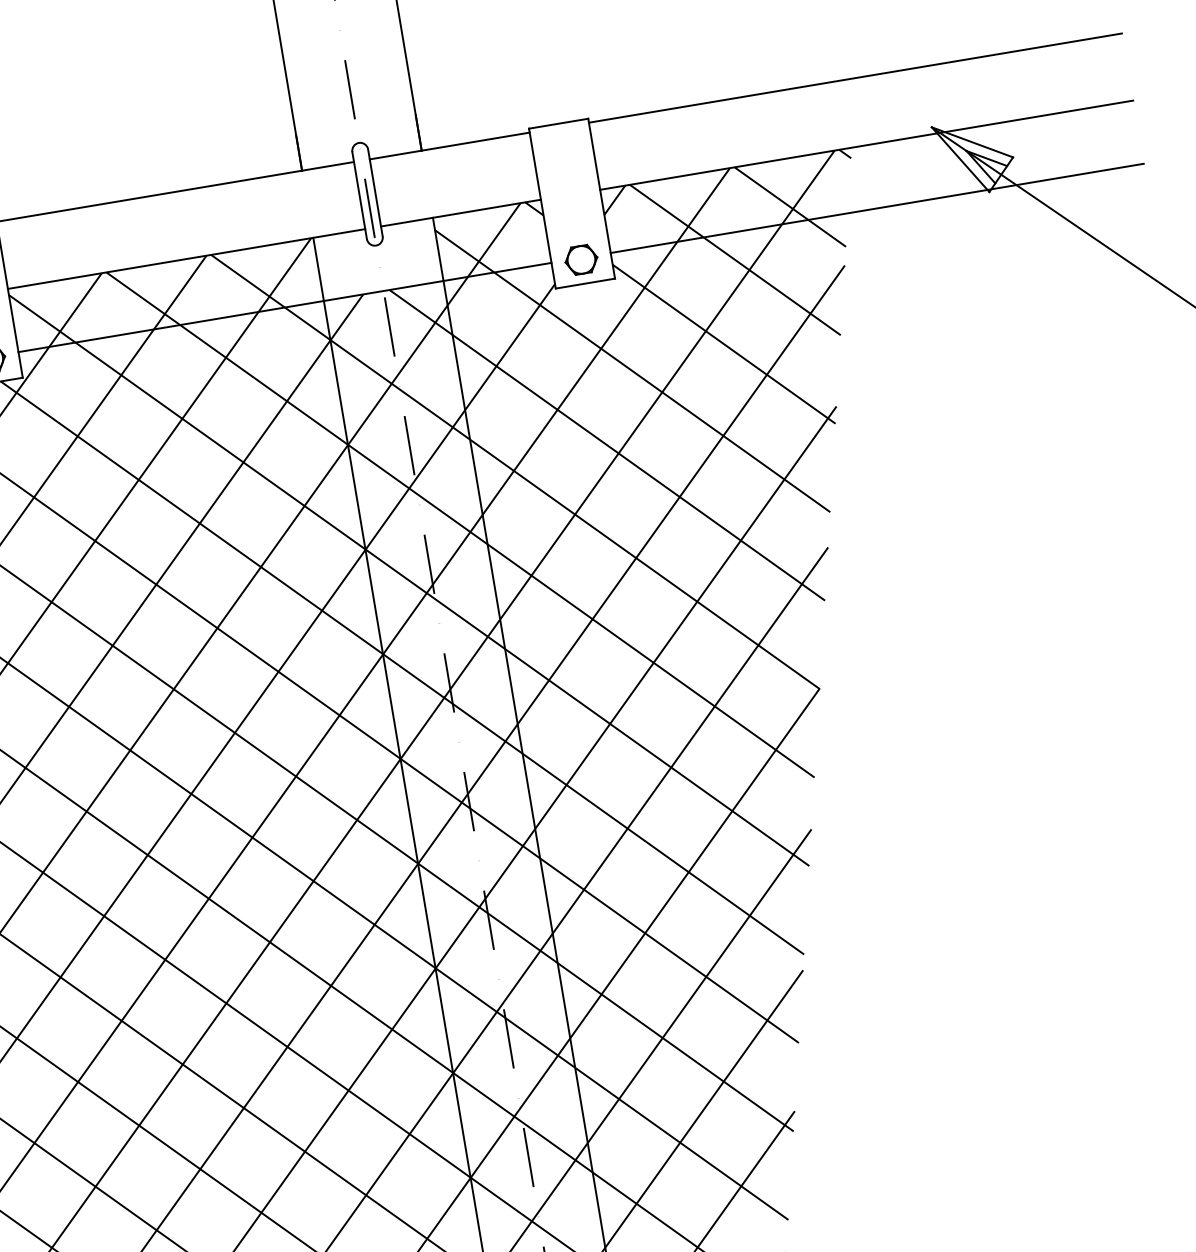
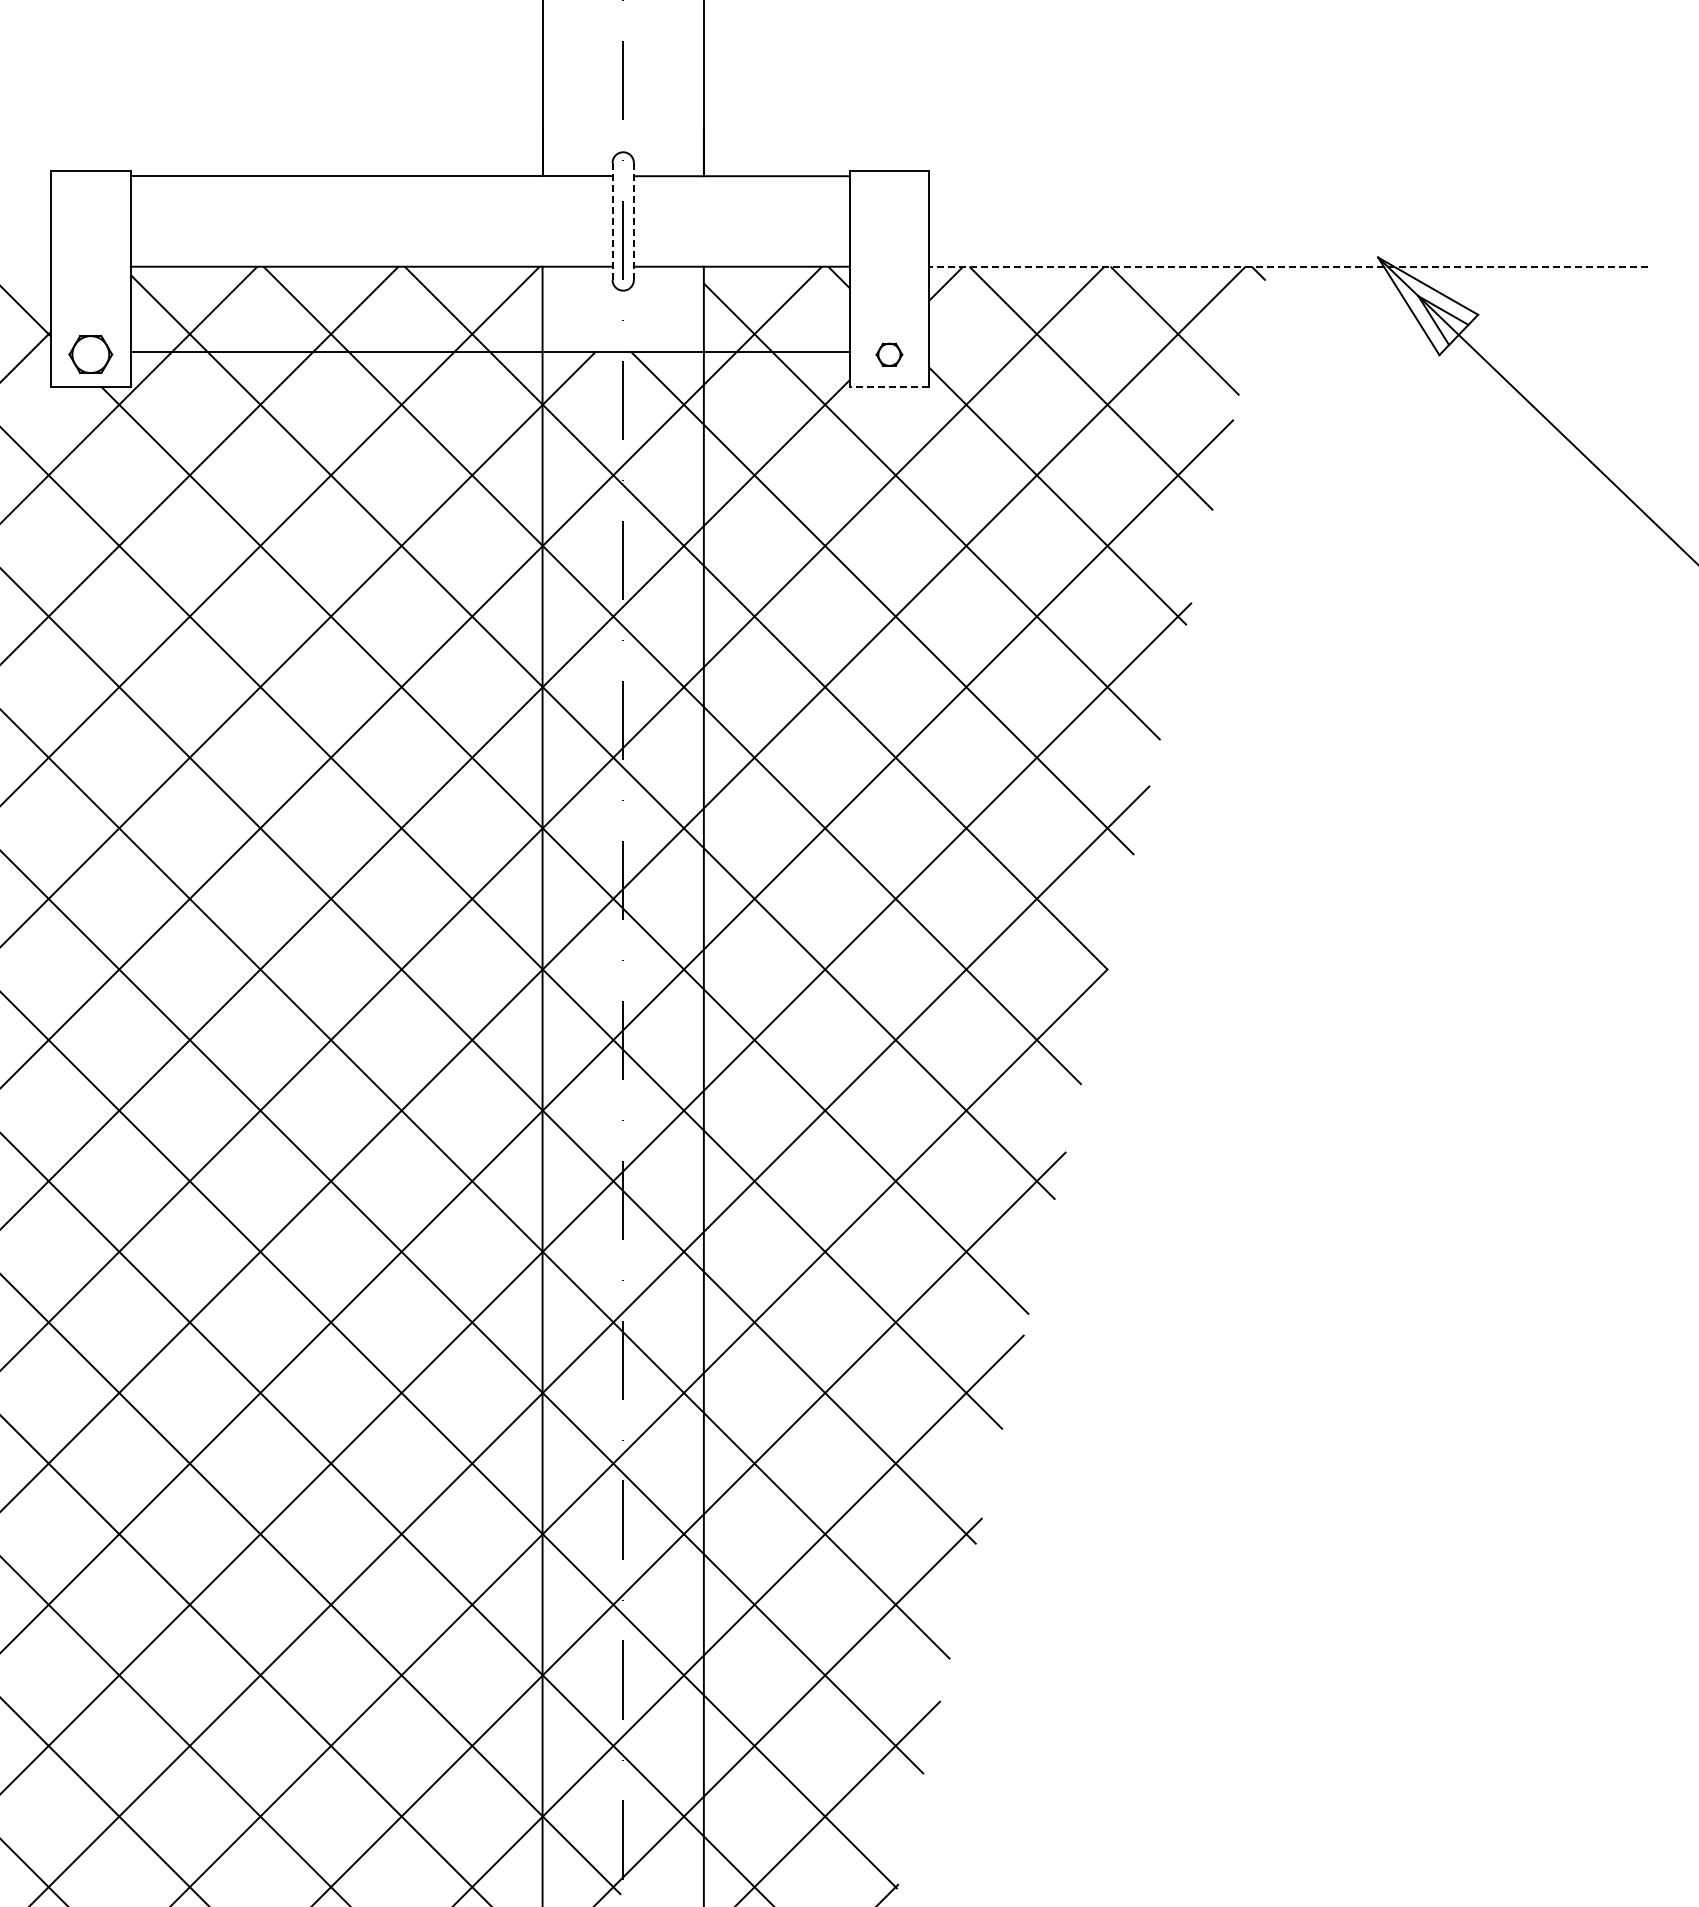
line: (855, 78) -> (1288, 176), removed
line: (866, 145) -> (1288, 266), solid -> dashed
line: (375, 193) -> (633, 221), solid -> dashed
line: (359, 195) -> (612, 221), solid -> dashed
line: (877, 208) -> (1288, 351), removed
part: (581, 259) -> (889, 354), size x0.6
line: (585, 283) -> (889, 386), solid -> dashed

